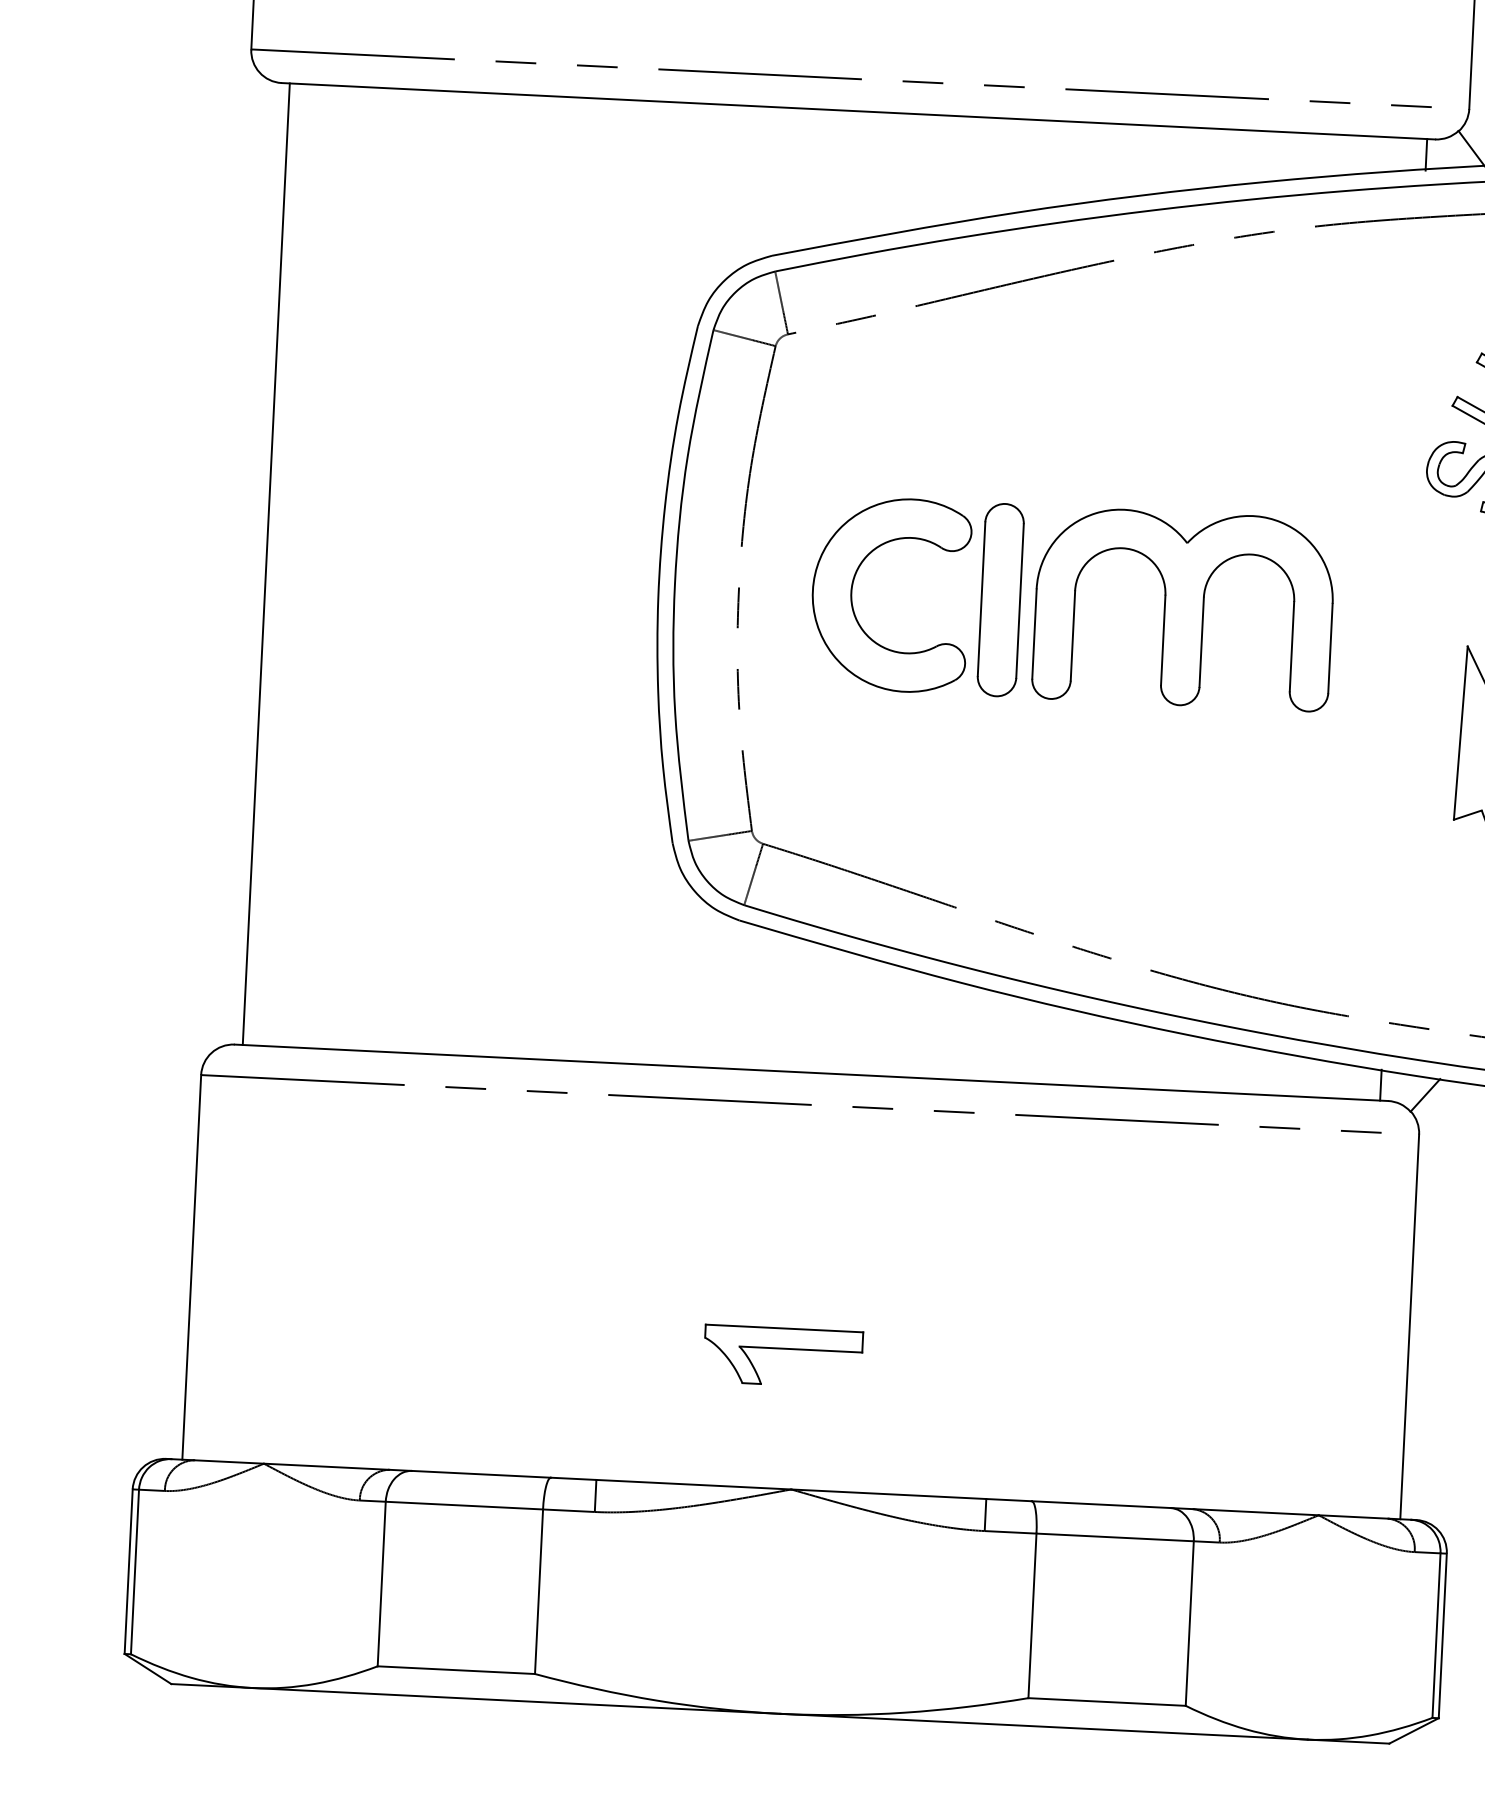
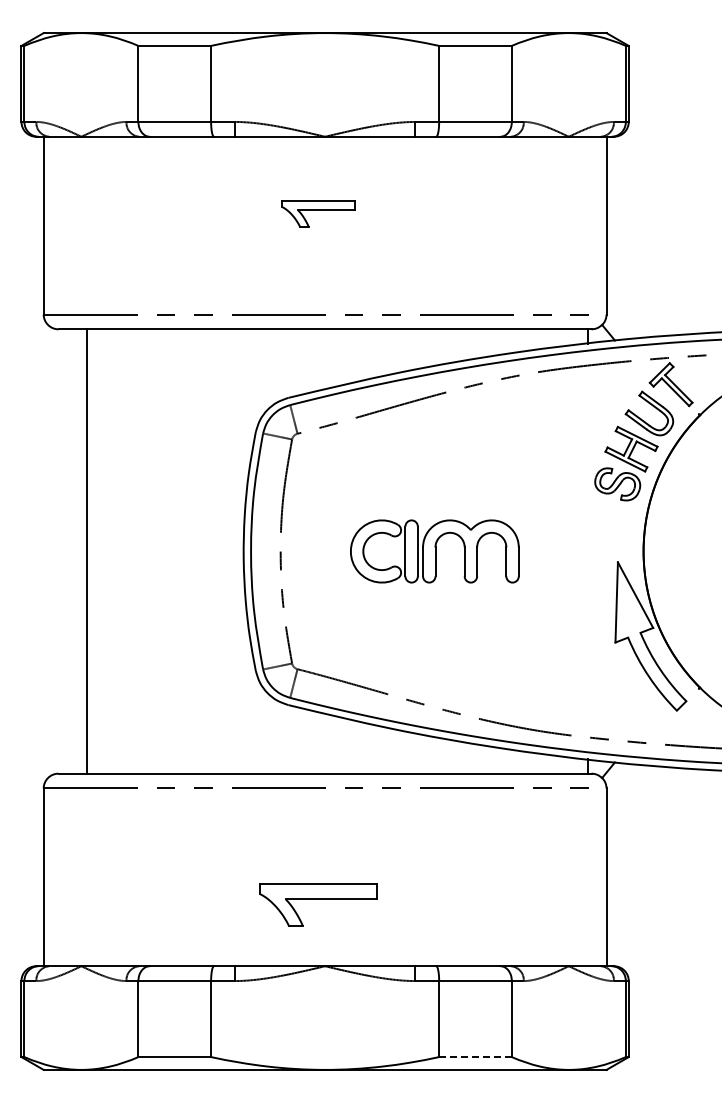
line: (266, 564) -> (87, 551), moved
part: (1071, 603) -> (434, 551), size x0.7
part: (783, 1355) -> (318, 904), size x1.6
line: (1107, 1702) -> (475, 1057), solid -> dashed

